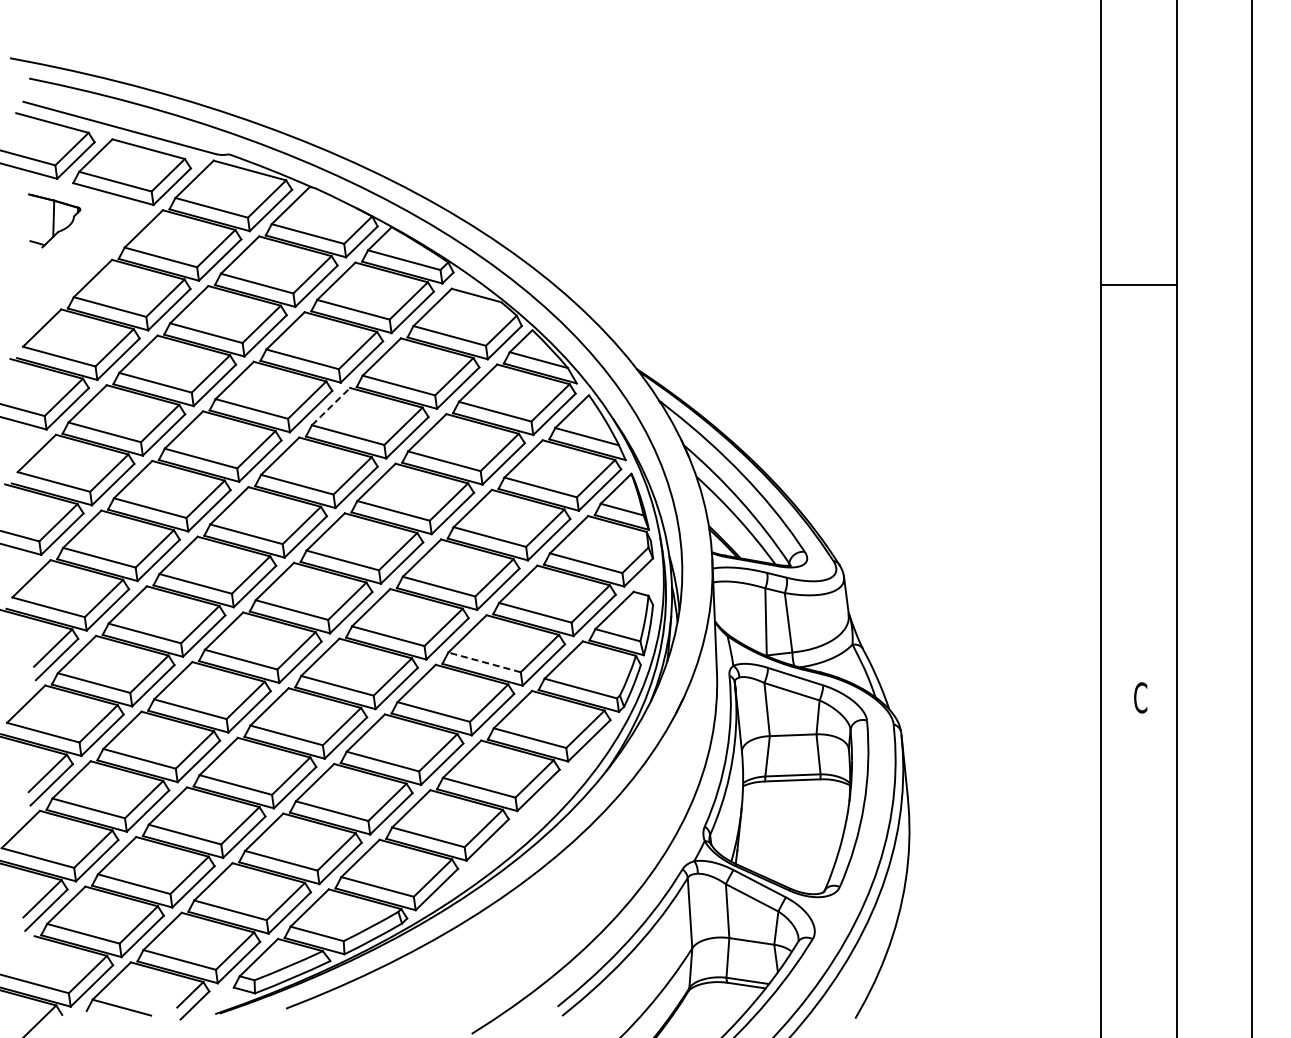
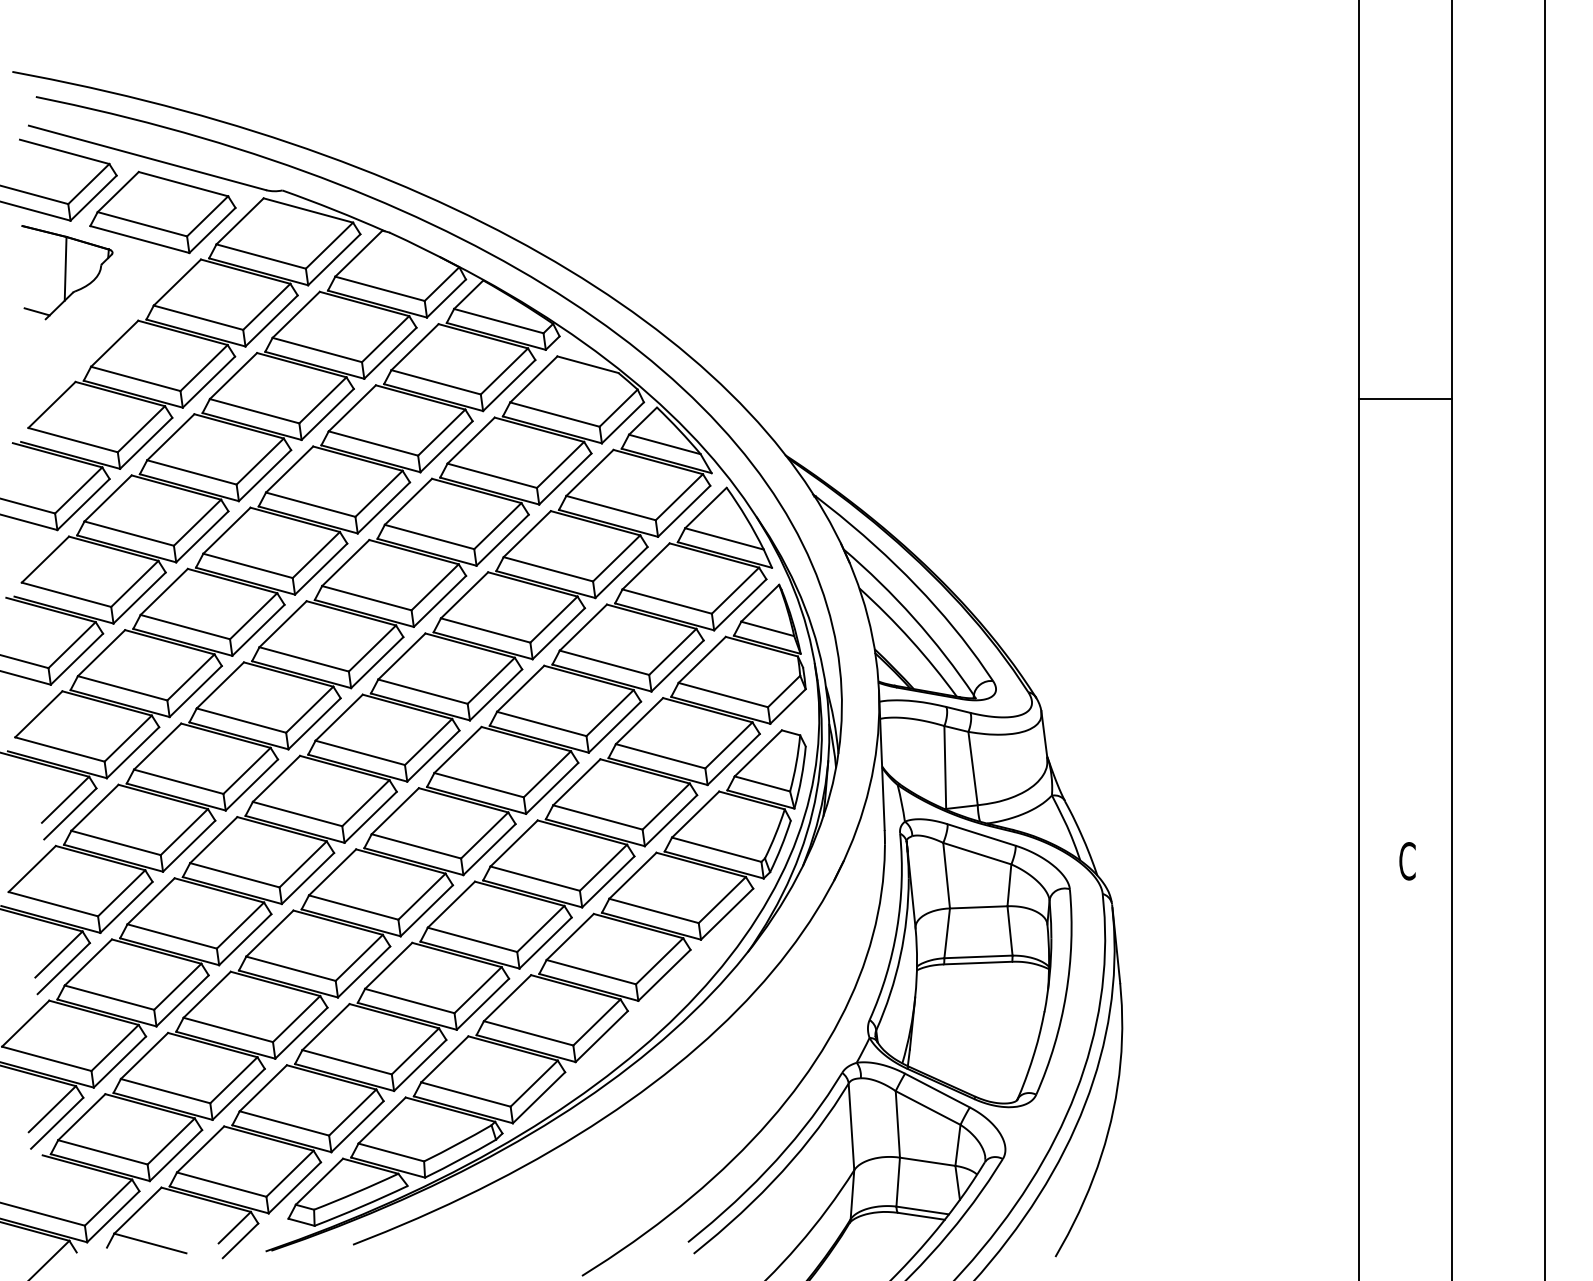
part: (54, 220) -> (67, 272), size x1.43
line: (1138, 285) -> (1404, 399), moved
line: (331, 406) -> (409, 501), dashed -> solid
line: (484, 662) -> (597, 817), dashed -> solid

